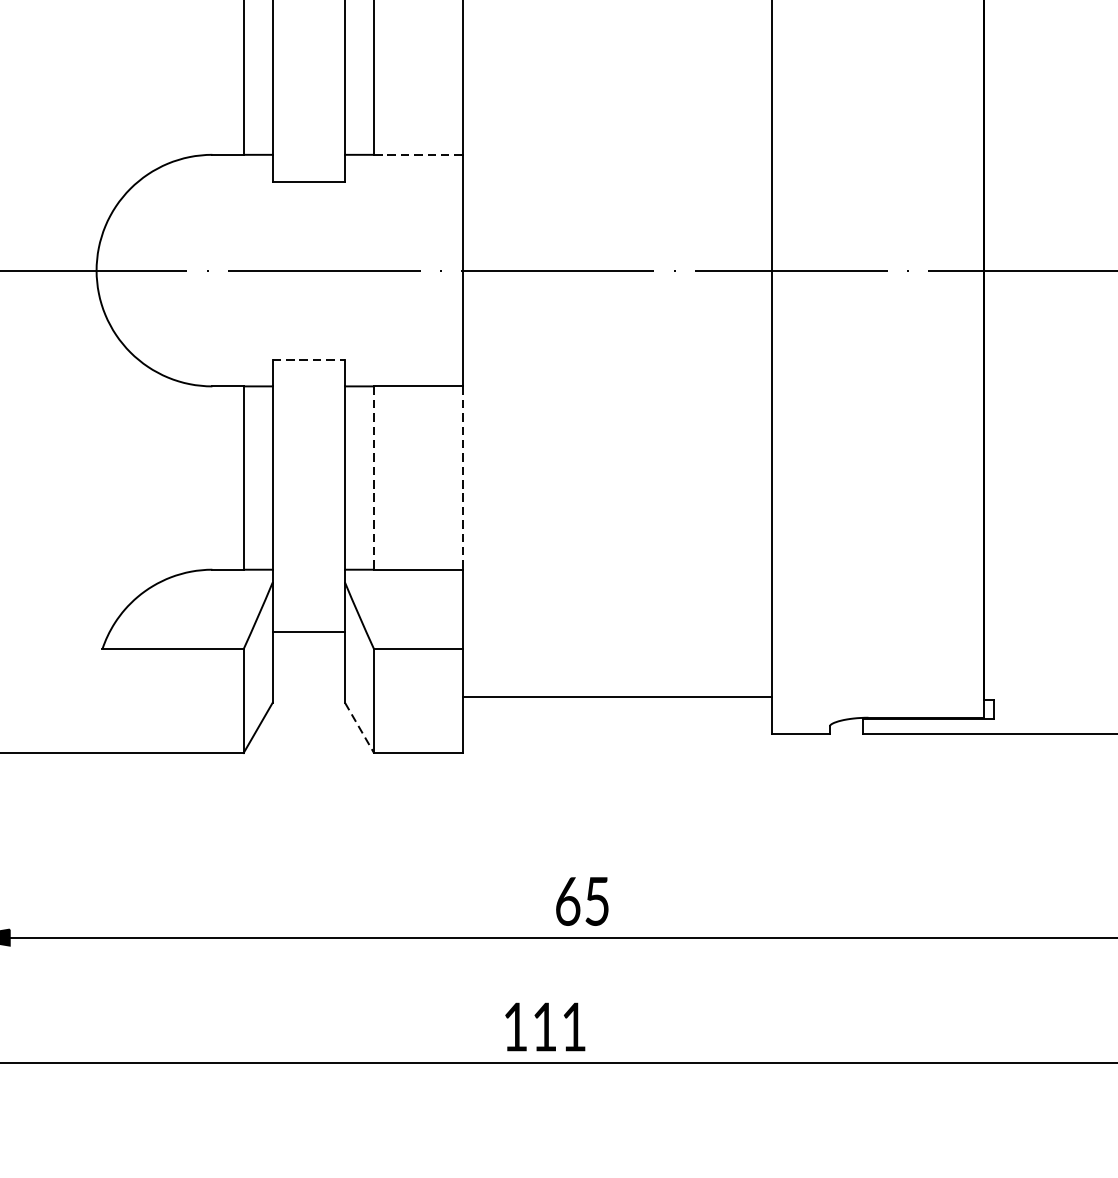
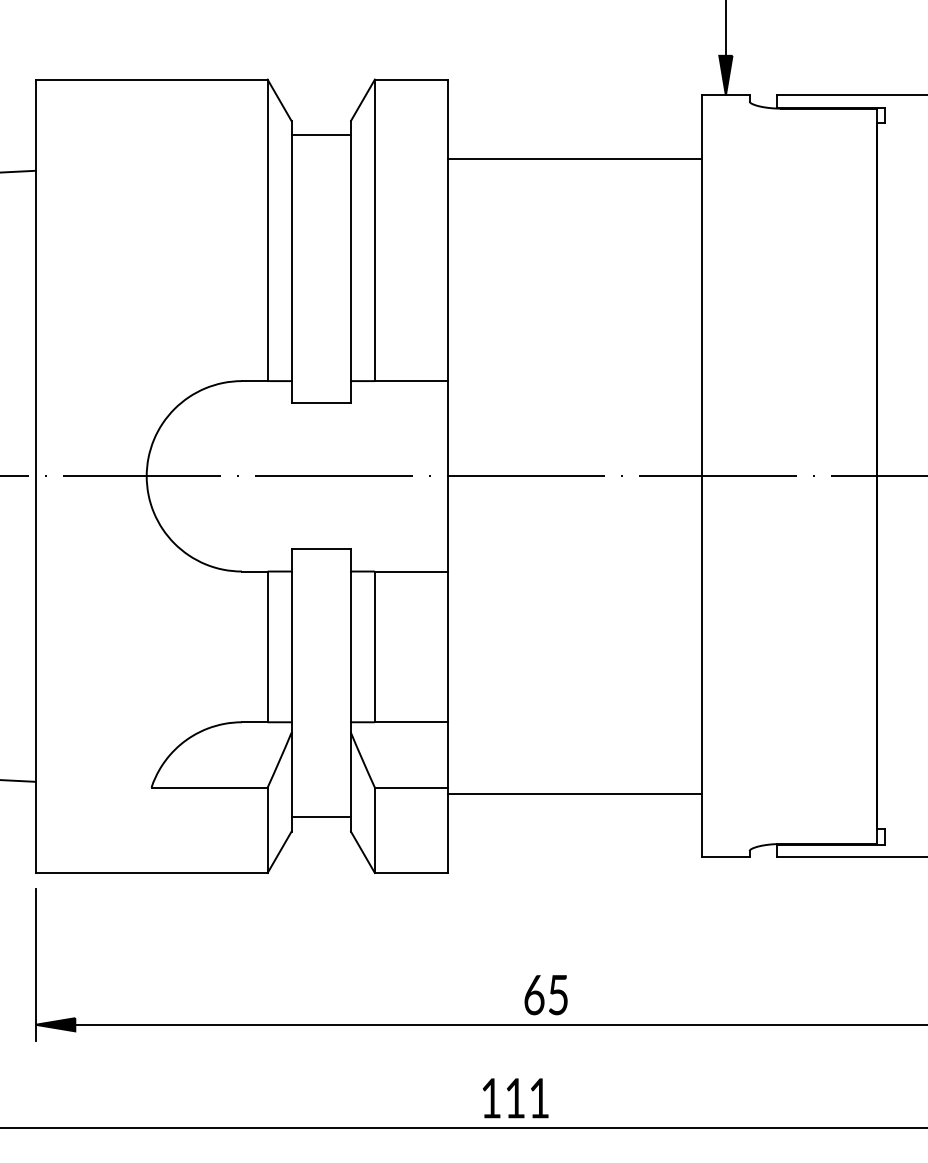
line: (418, 155) -> (411, 381), dashed -> solid
line: (309, 359) -> (321, 549), dashed -> solid
line: (373, 478) -> (374, 647), dashed -> solid
line: (463, 478) -> (448, 647), dashed -> solid
line: (309, 632) -> (321, 817), moved
line: (618, 696) -> (575, 793), moved
line: (359, 728) -> (362, 852), dashed -> solid

